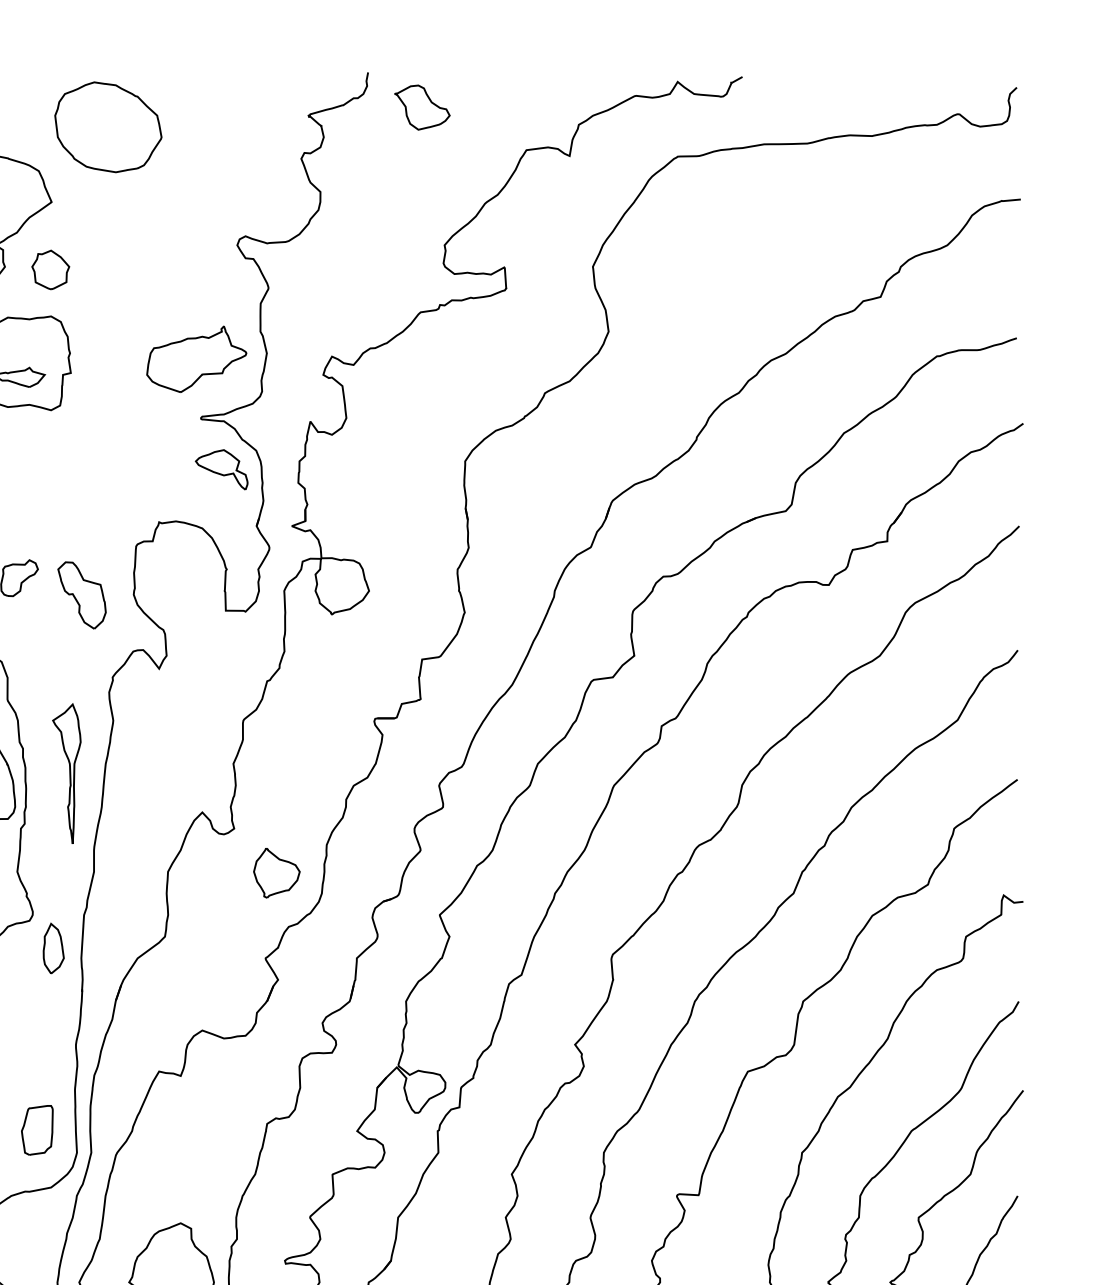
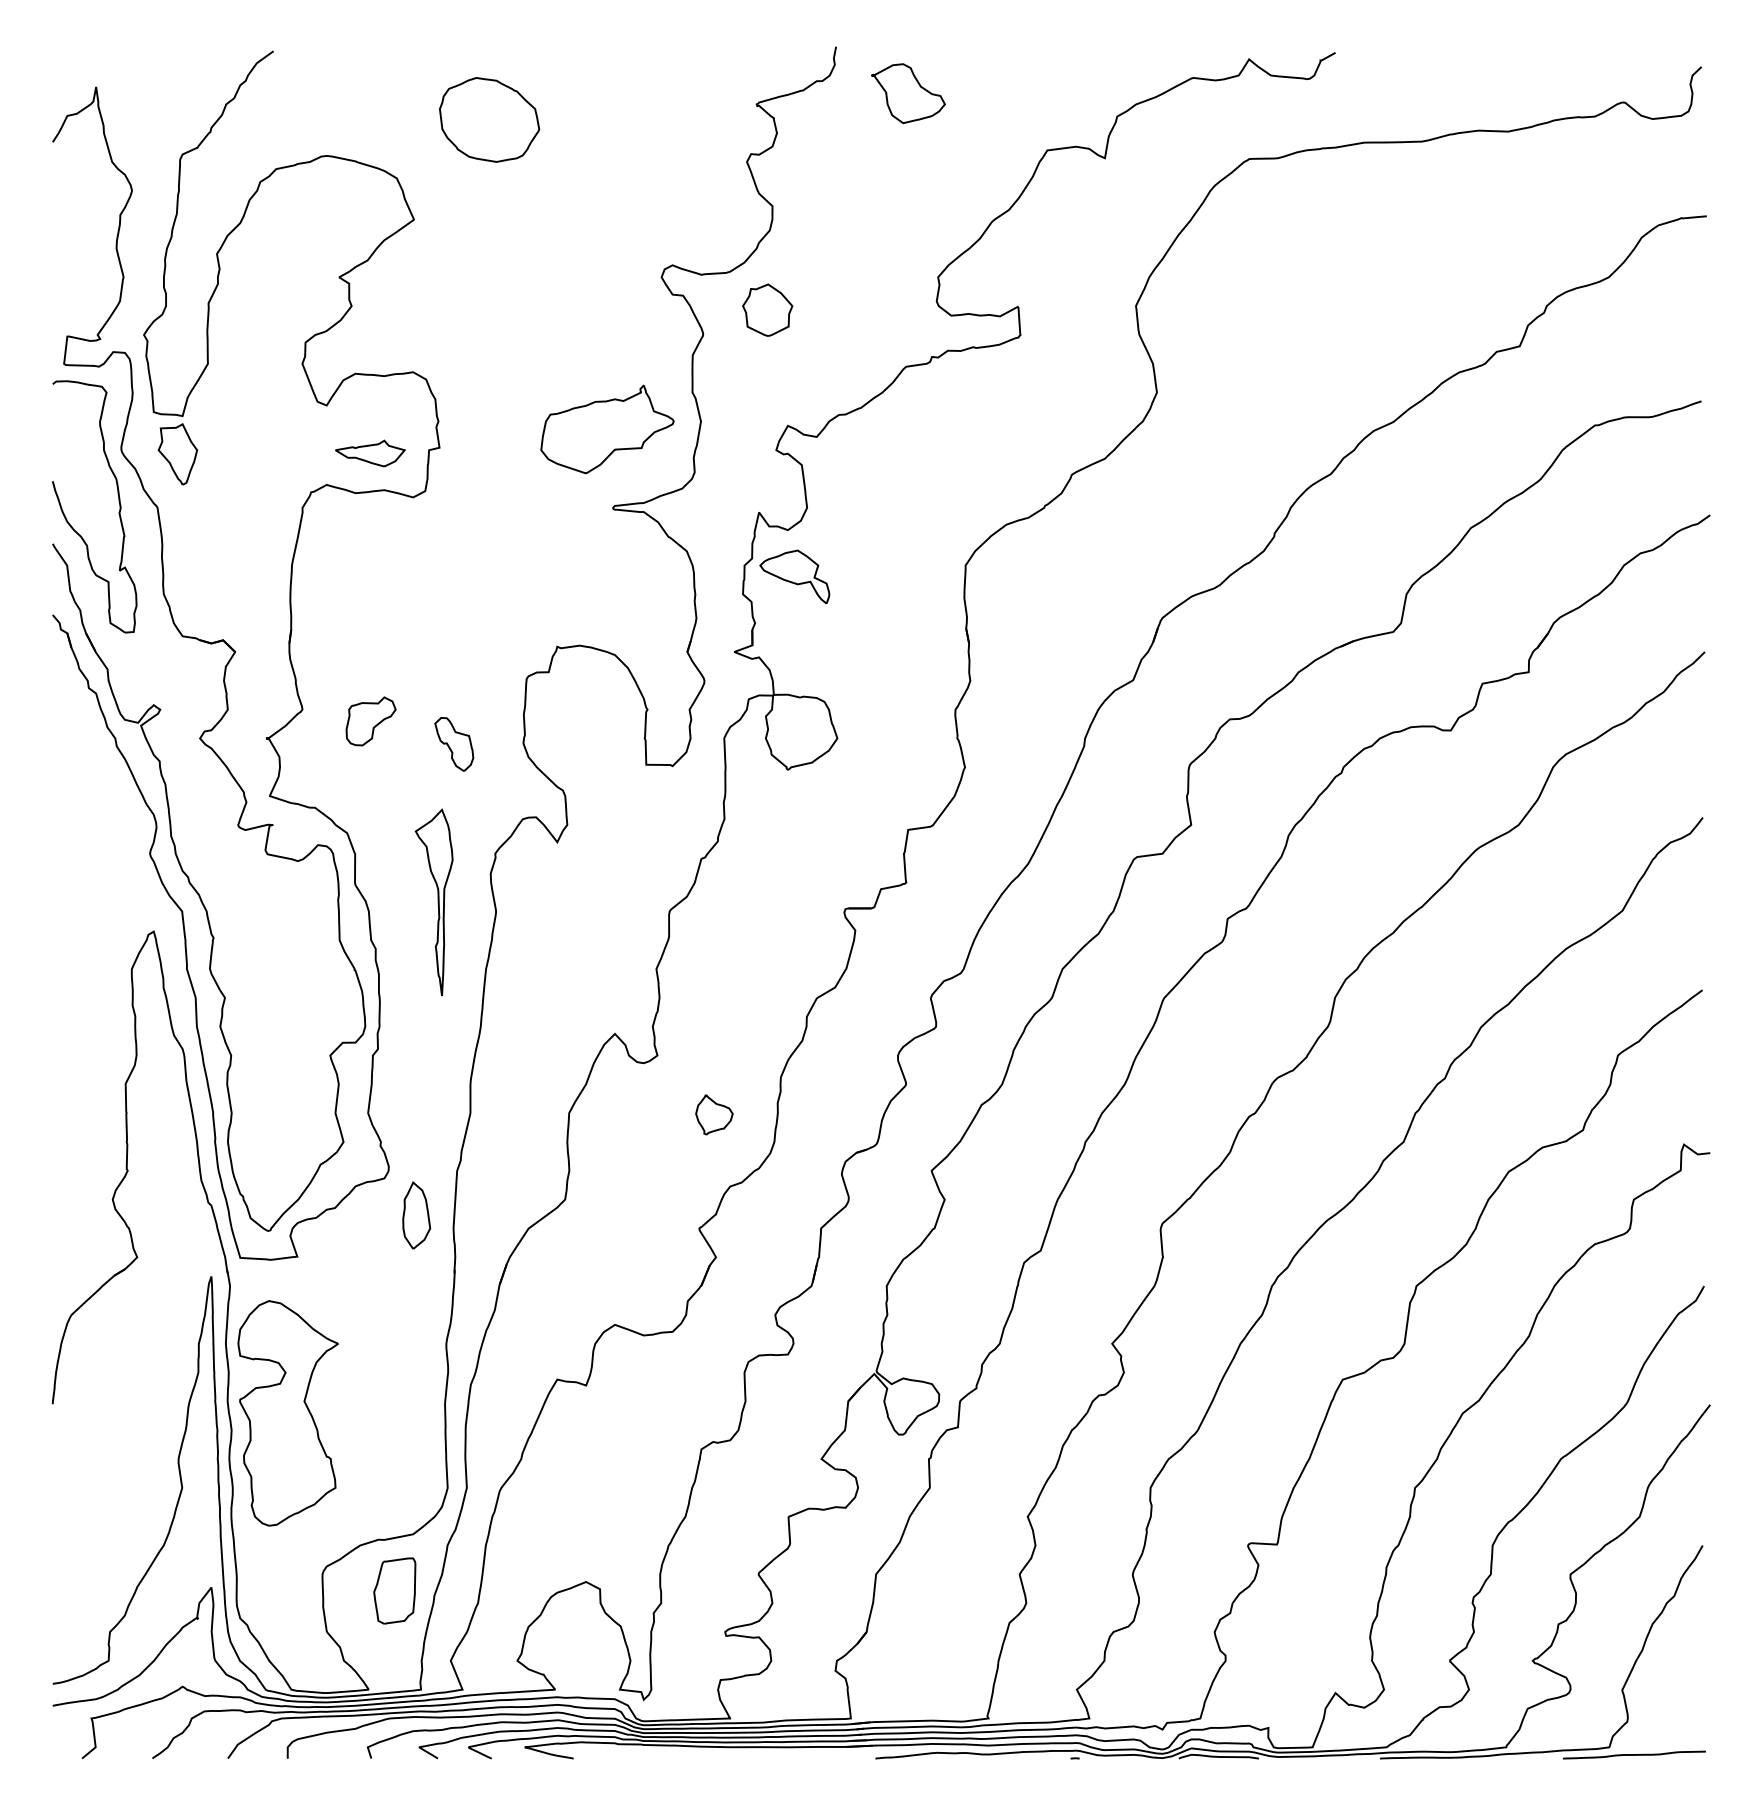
part: (108, 126) -> (489, 119), size x0.7
part: (50, 269) -> (767, 309), moved
part: (221, 469) -> (794, 576), moved
part: (81, 595) -> (453, 744), size x0.6
part: (66, 773) -> (433, 902), moved
part: (276, 872) -> (714, 1114), size x0.6
part: (37, 1129) -> (394, 1590), moved

